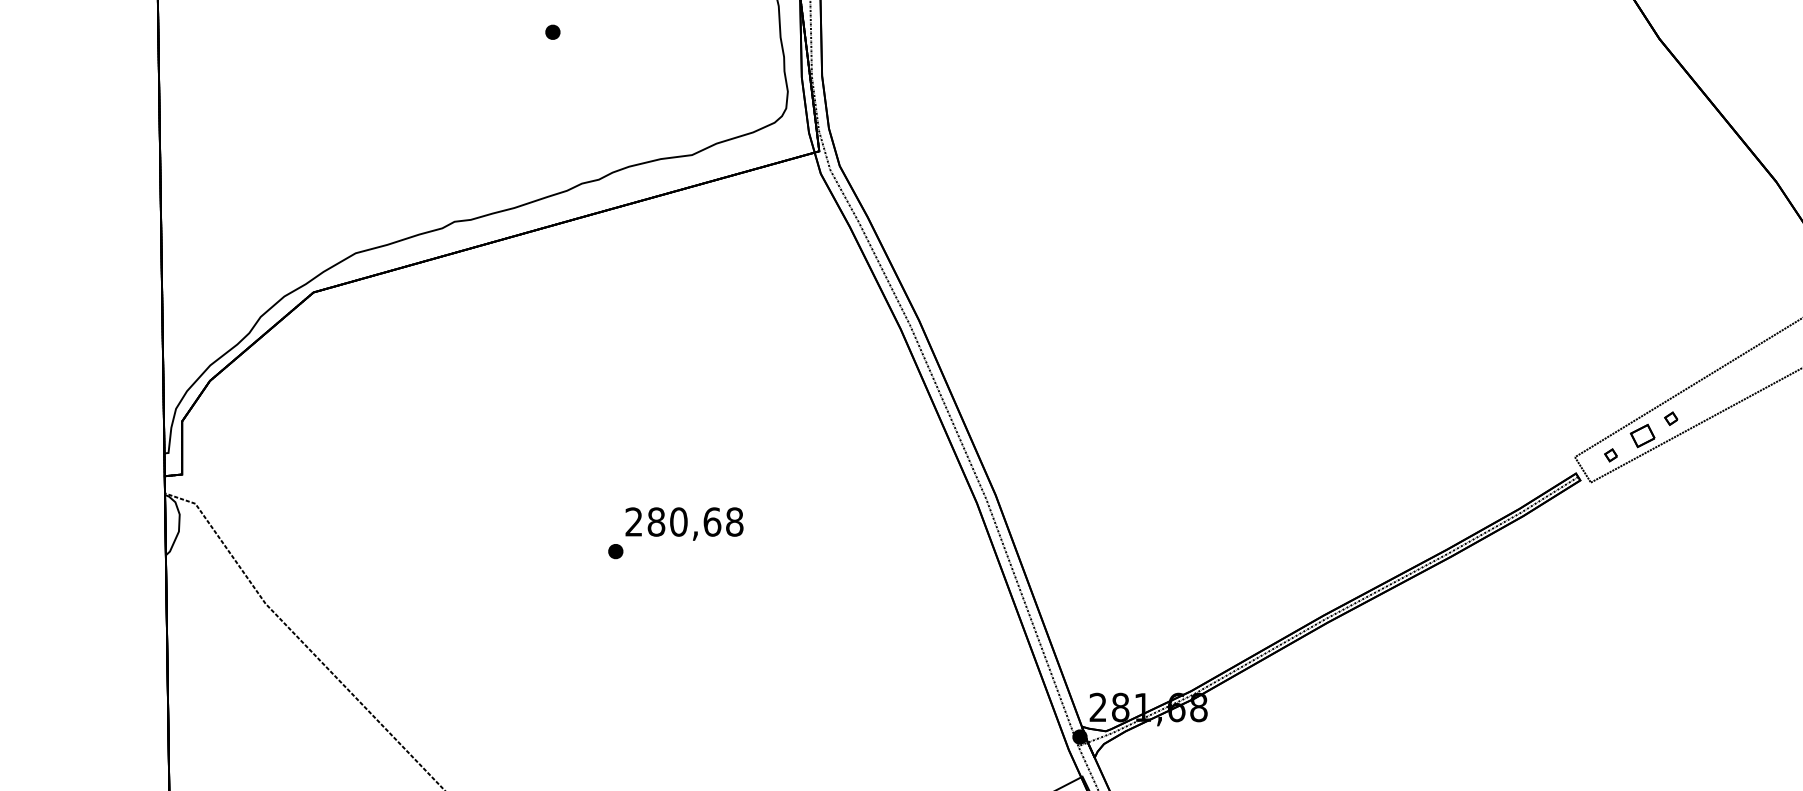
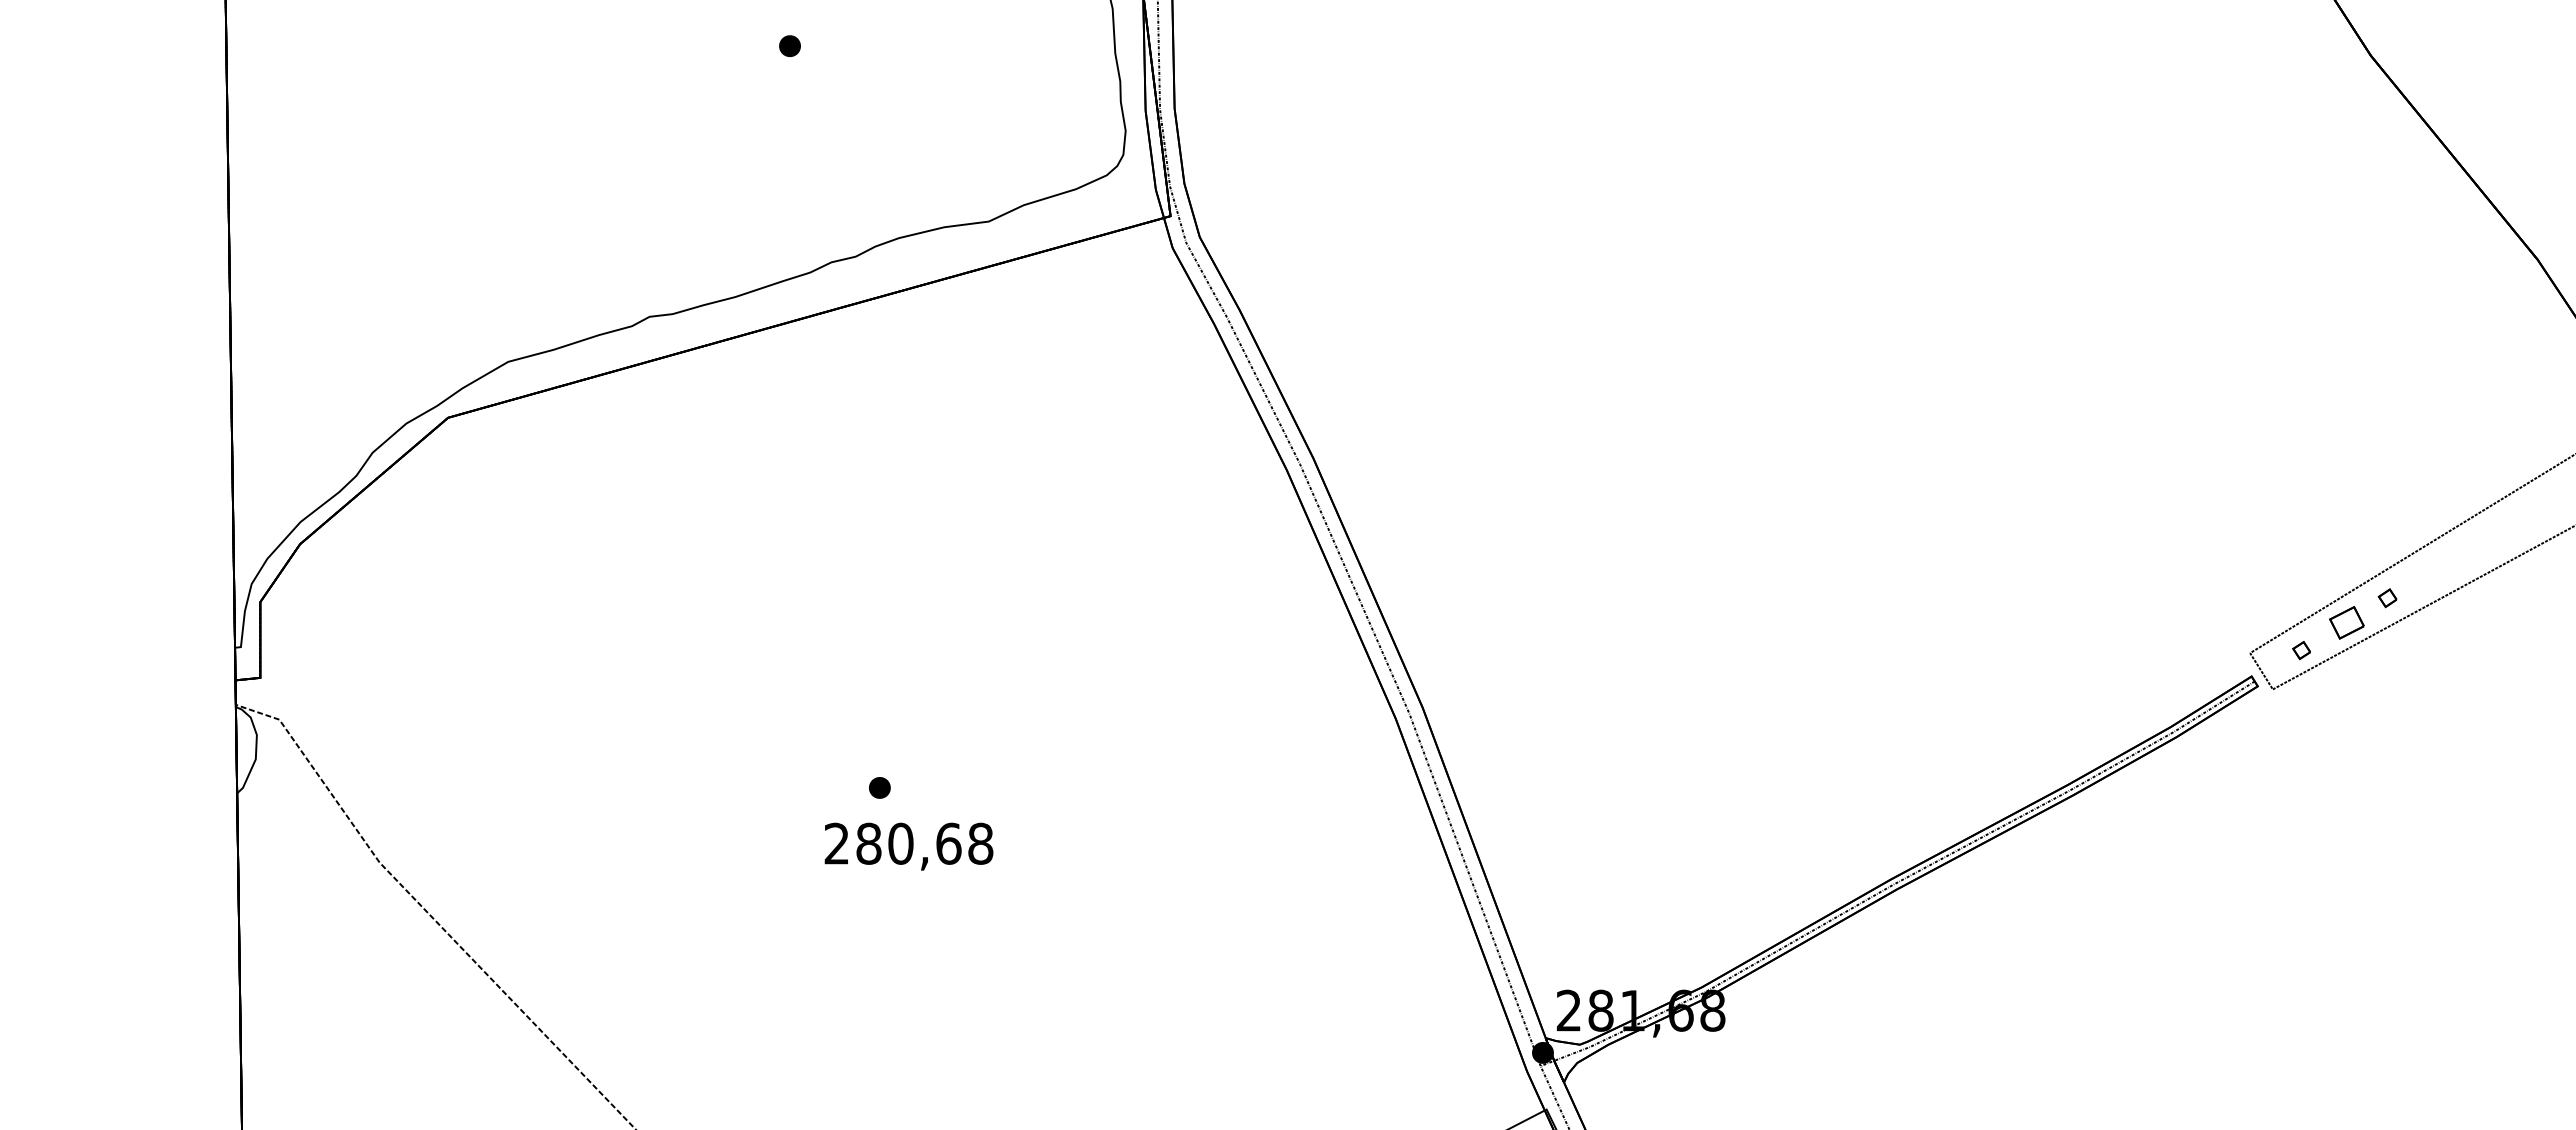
text: (684, 523) -> (908, 846), moved

